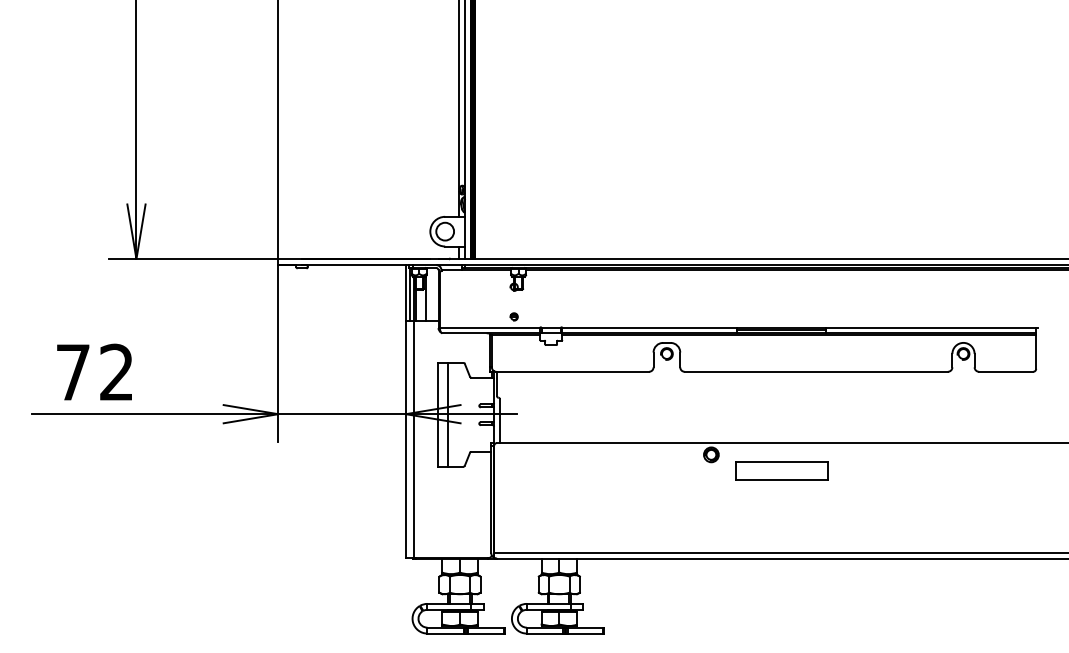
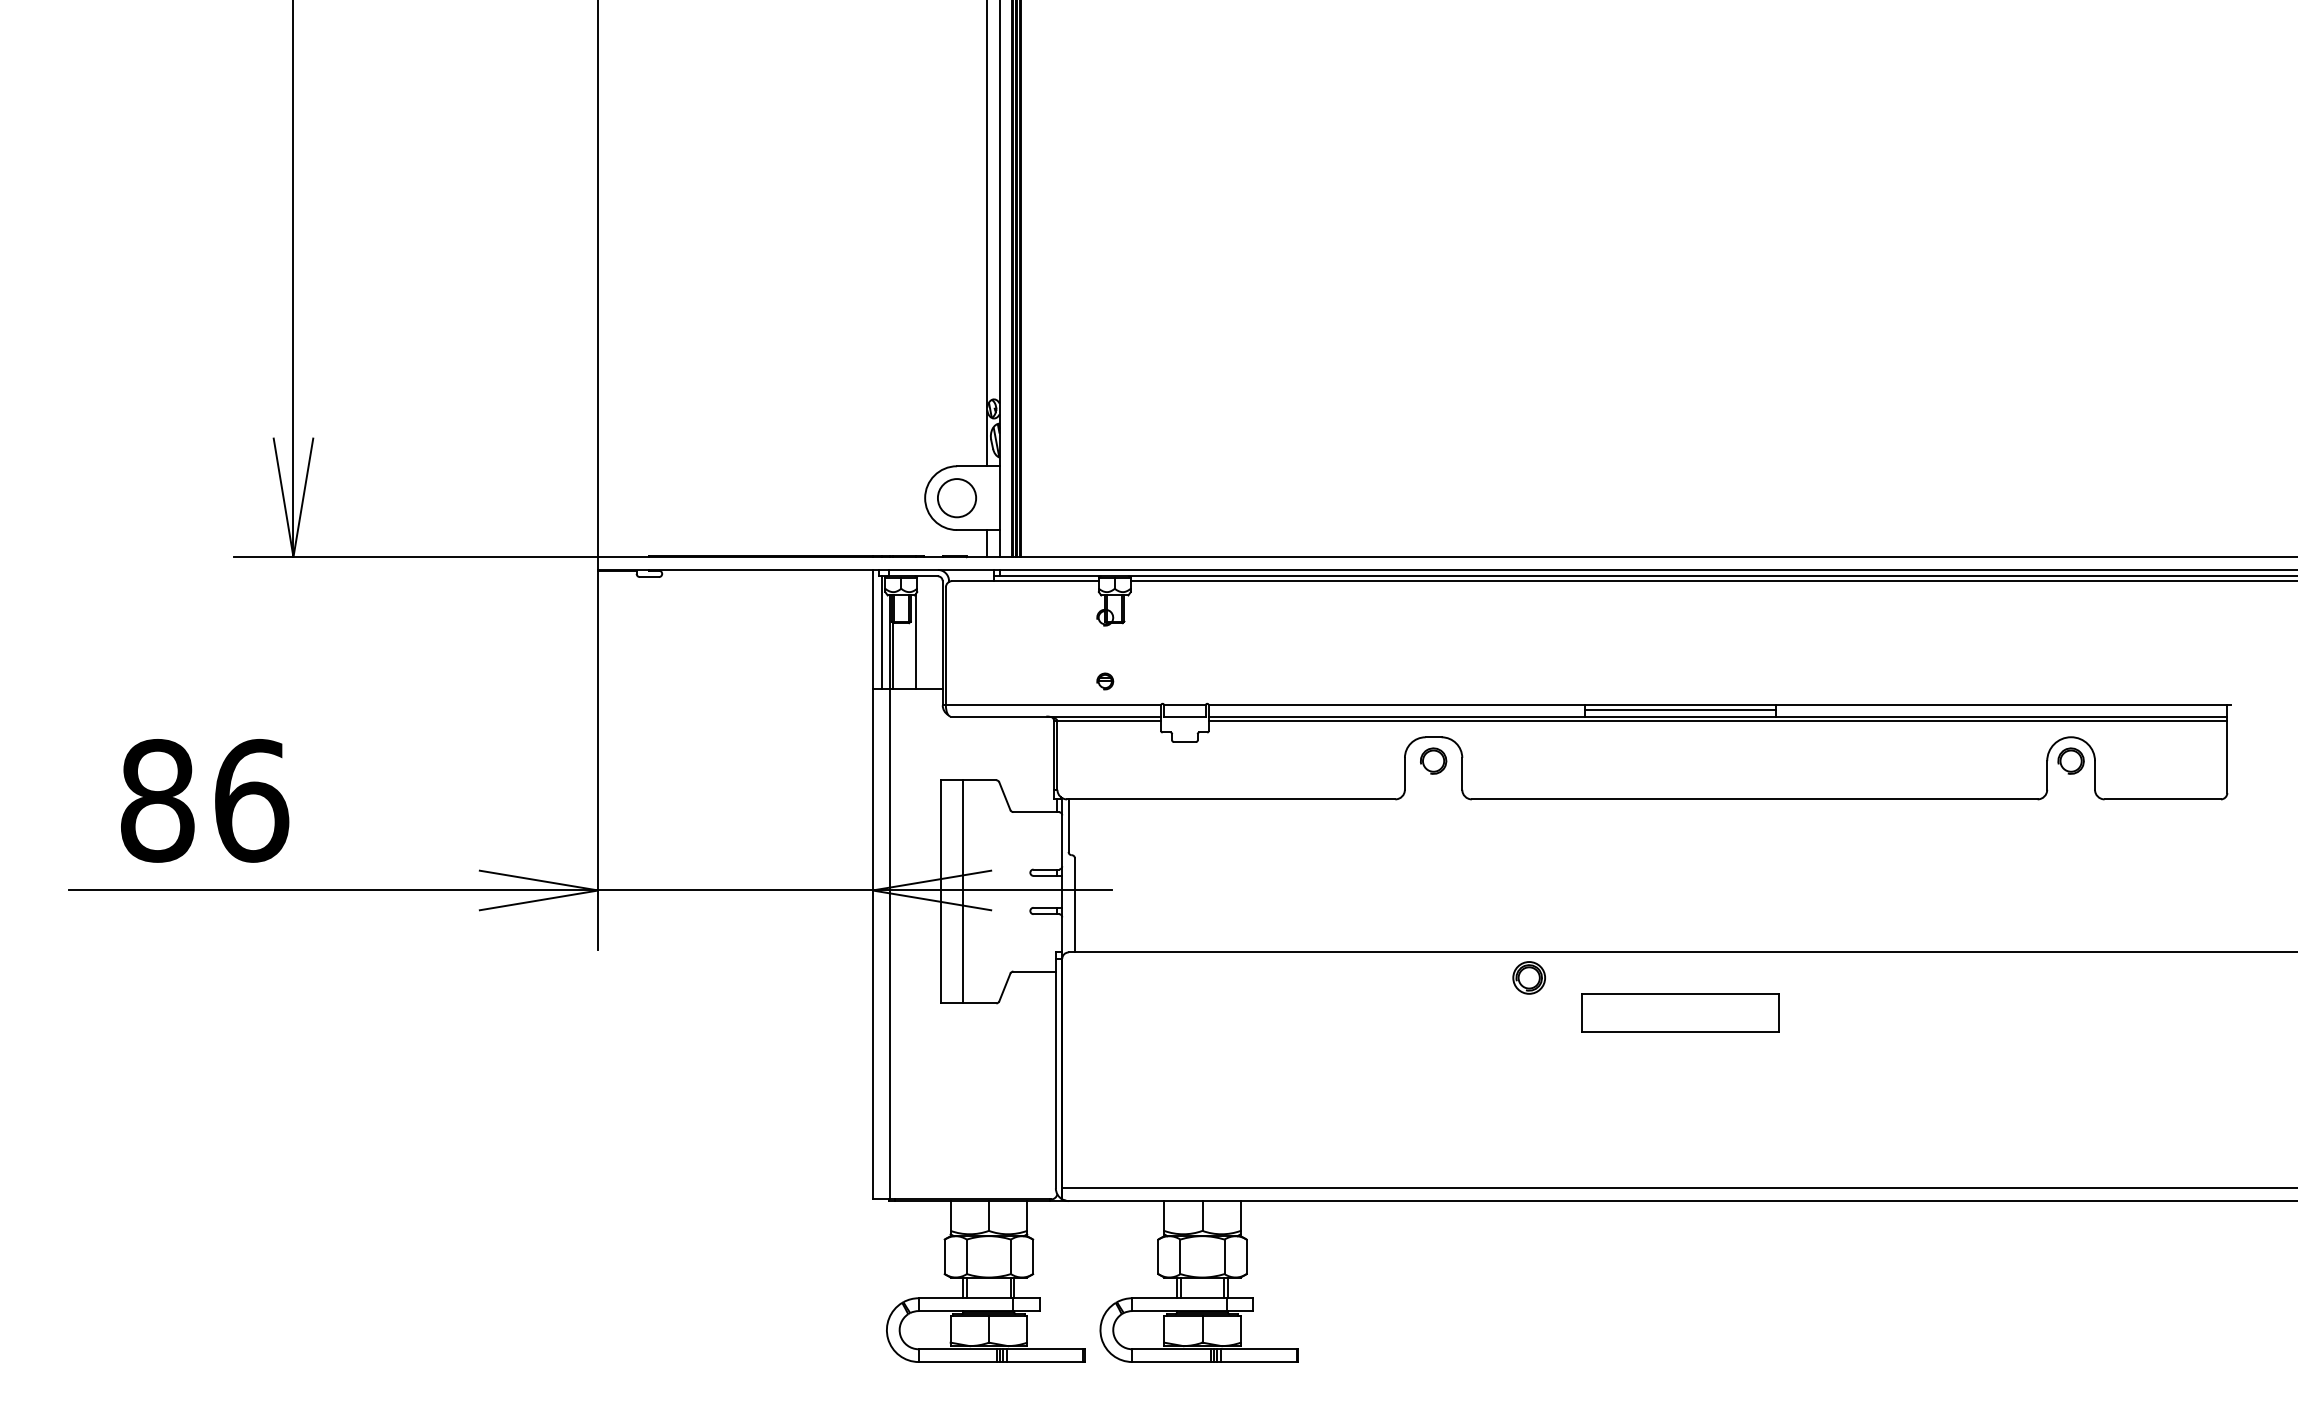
text: (95, 372) -> (205, 800), 72 -> 86

